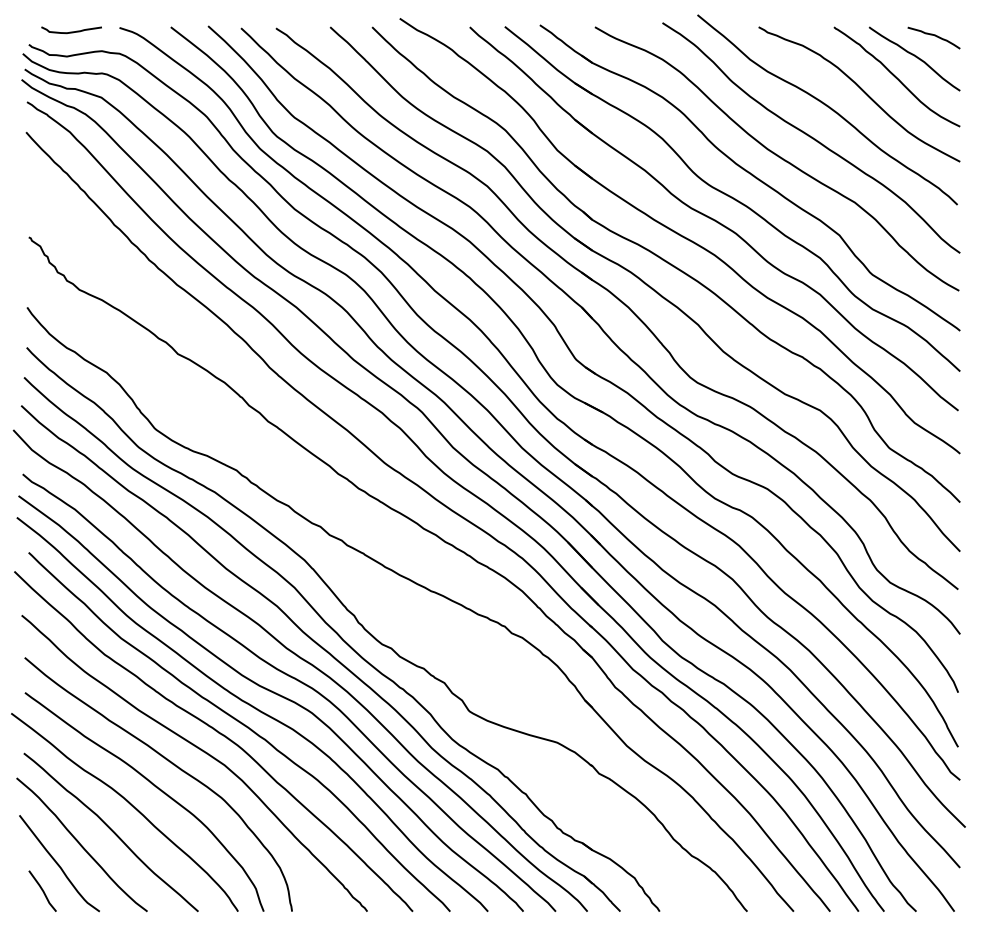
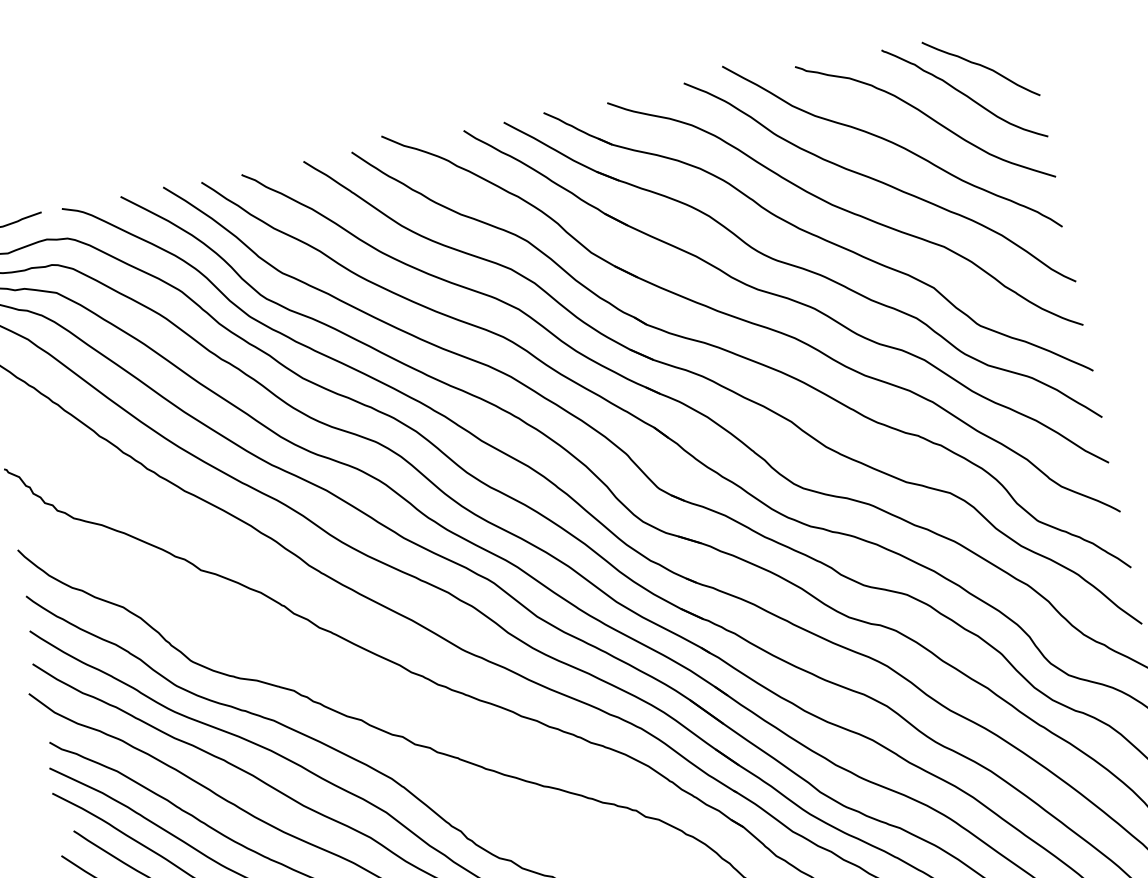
curve: (934, 36) -> (998, 38), removed

